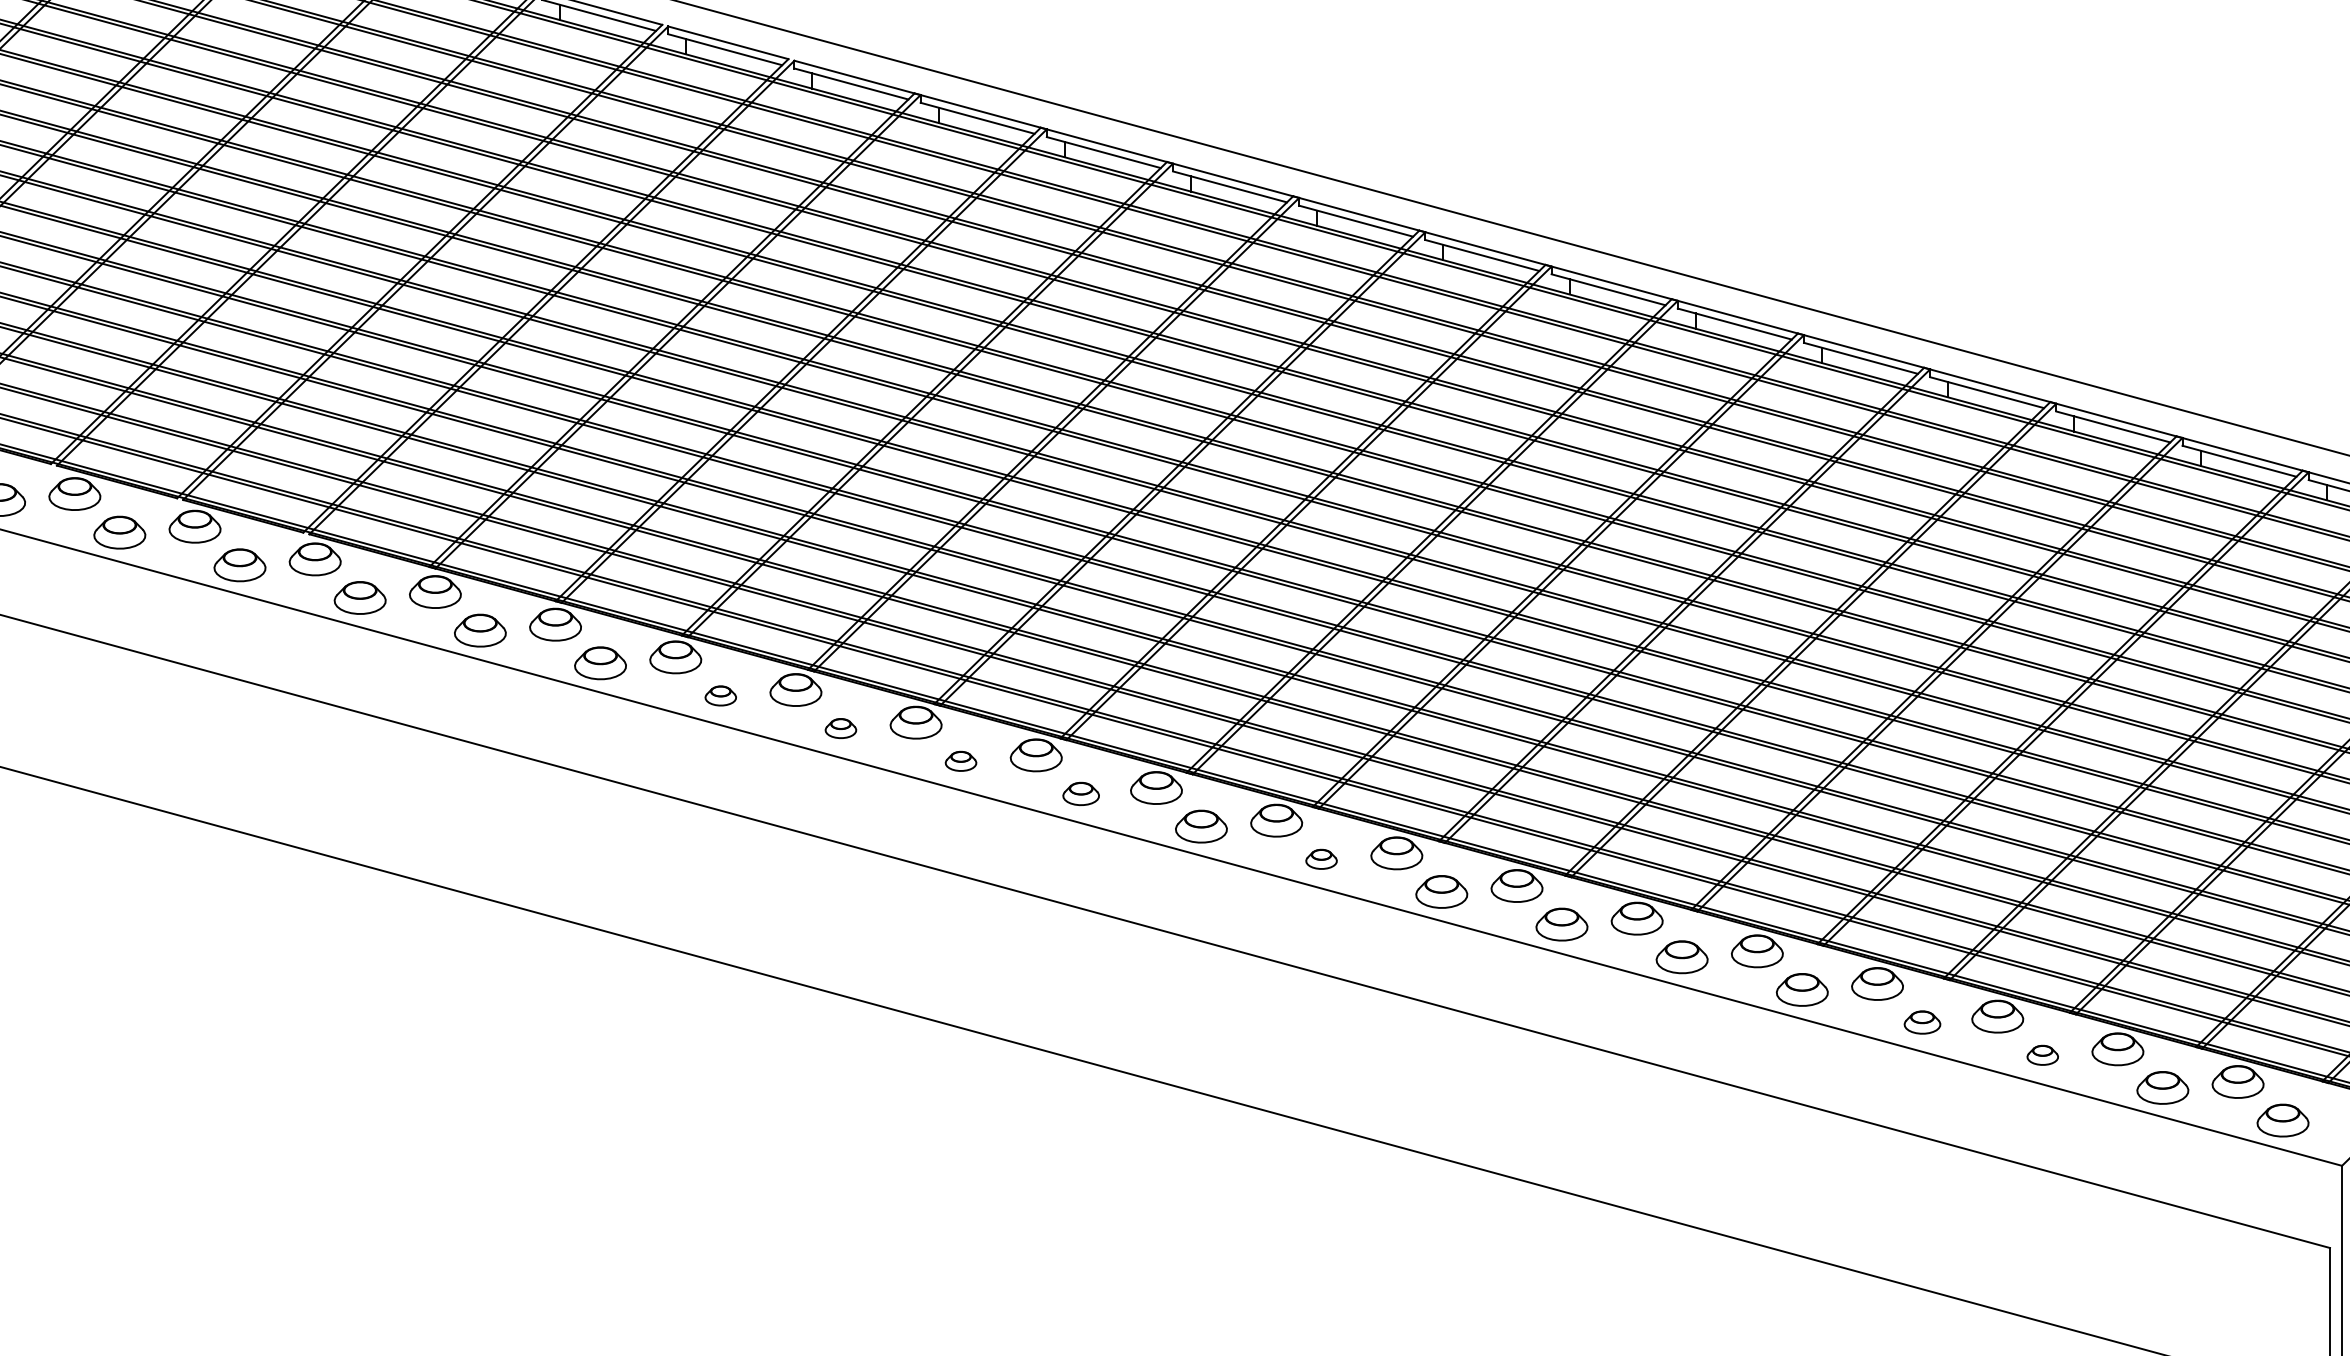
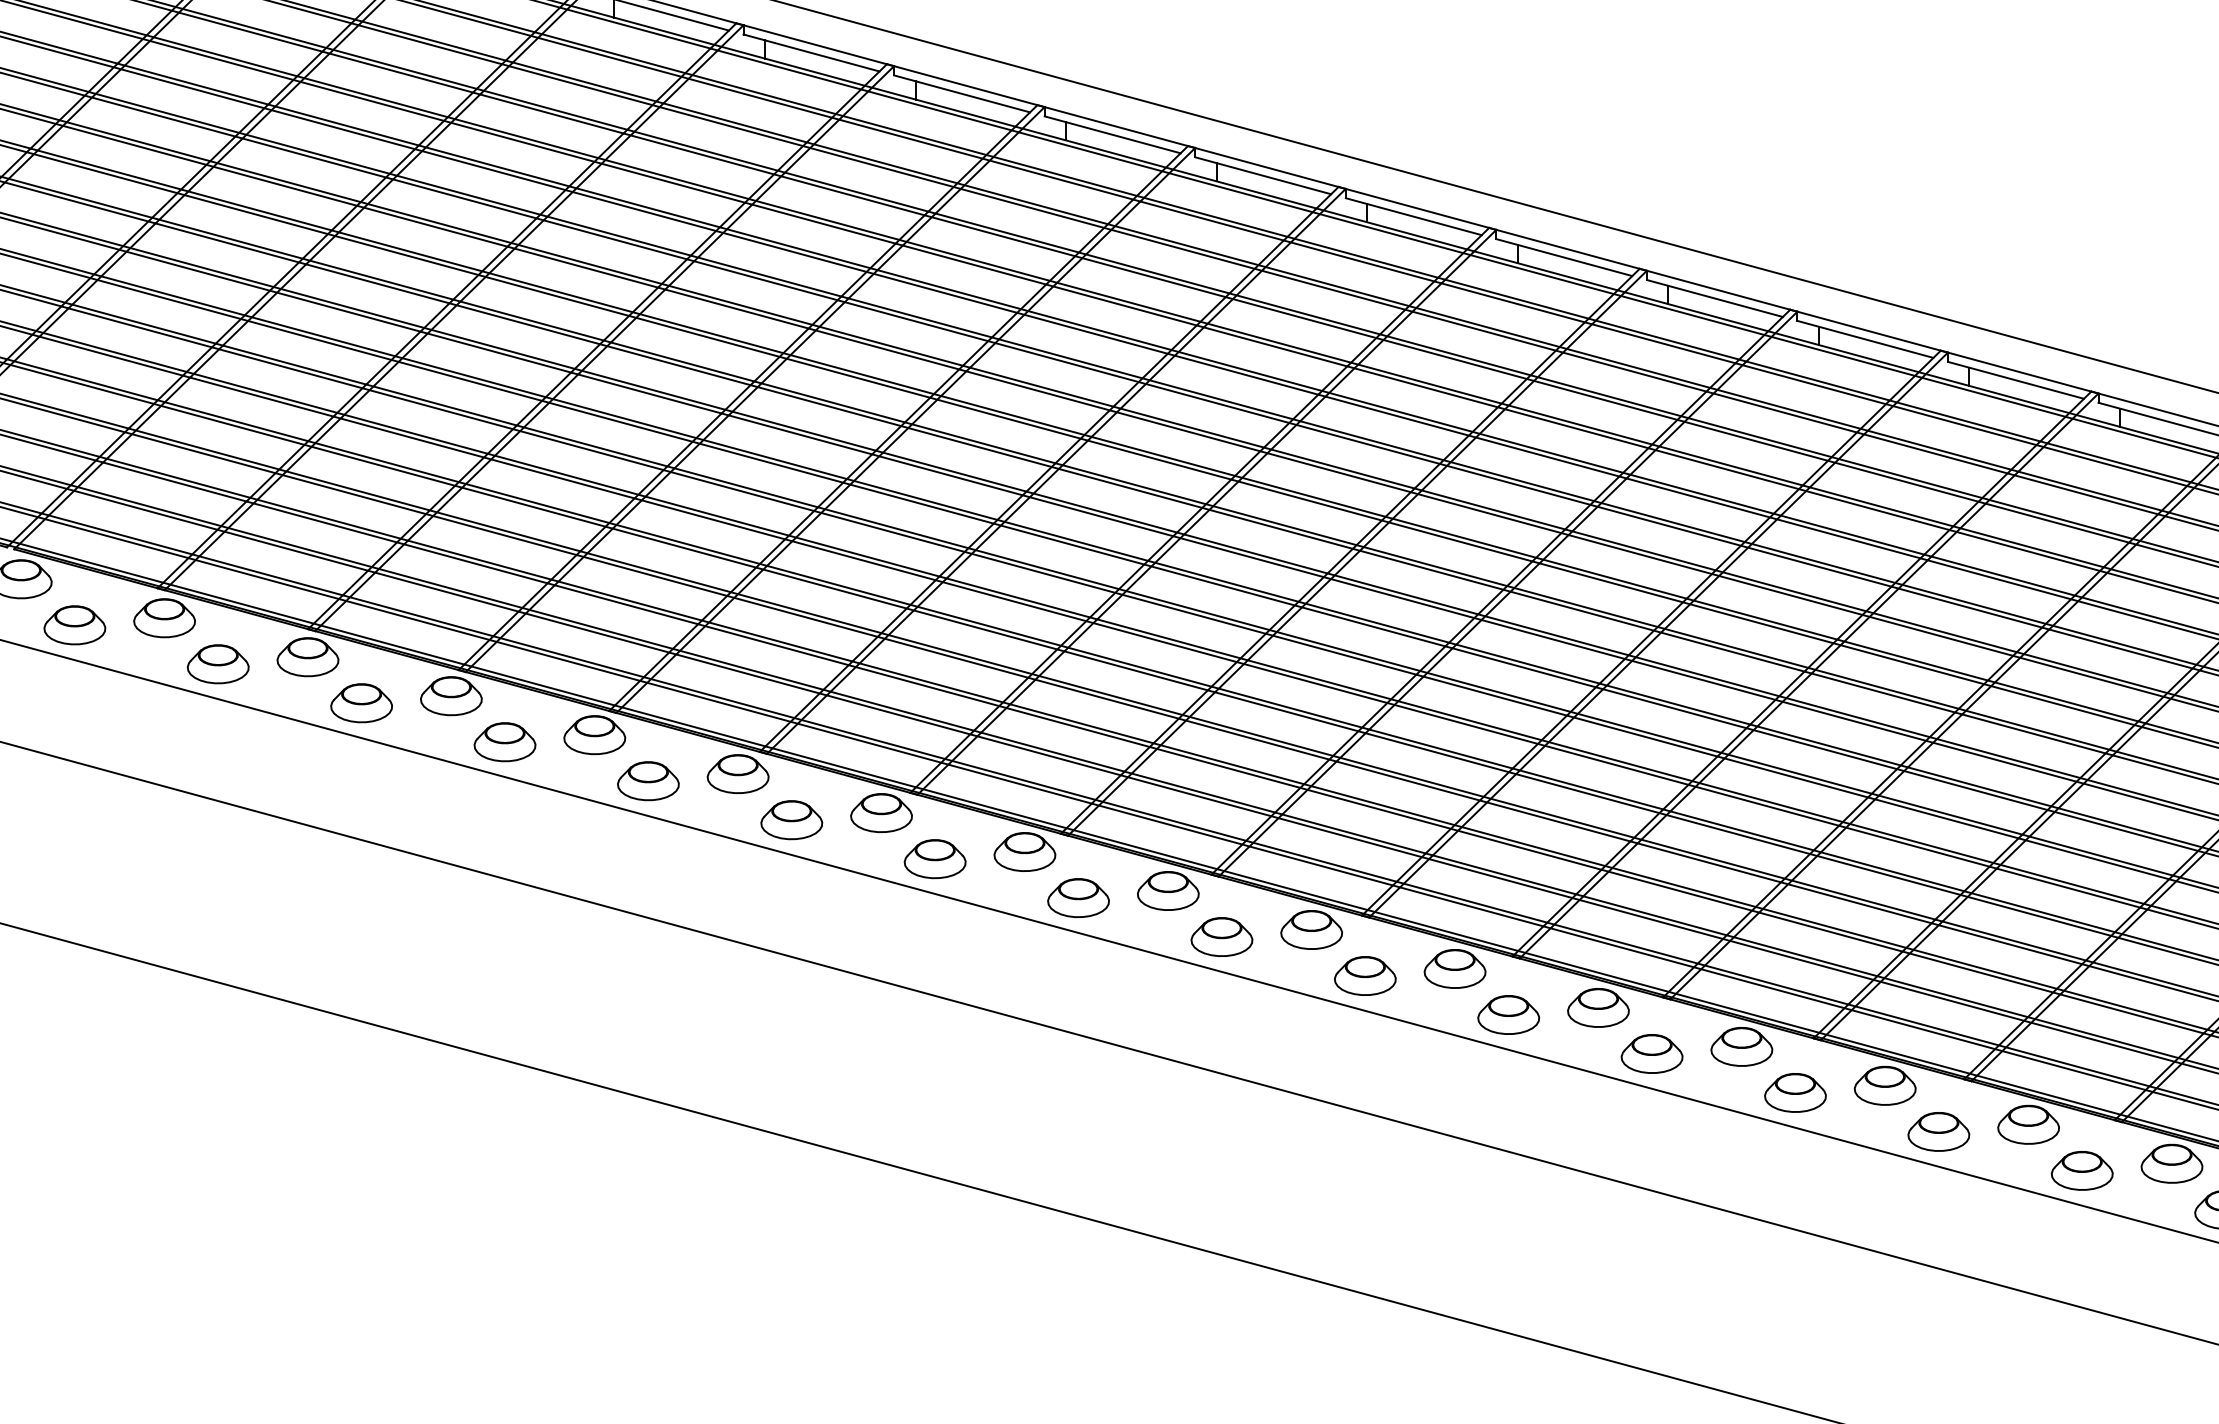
part: (720, 695) -> (504, 741), size x1.67
part: (840, 728) -> (647, 781), size x1.67
part: (960, 761) -> (791, 820), size x1.67
part: (1080, 793) -> (934, 858), size x1.43
part: (1321, 859) -> (1221, 937), size x1.67
part: (1922, 1022) -> (1938, 1131), size x1.43
part: (2042, 1055) -> (2082, 1171), size x1.67

